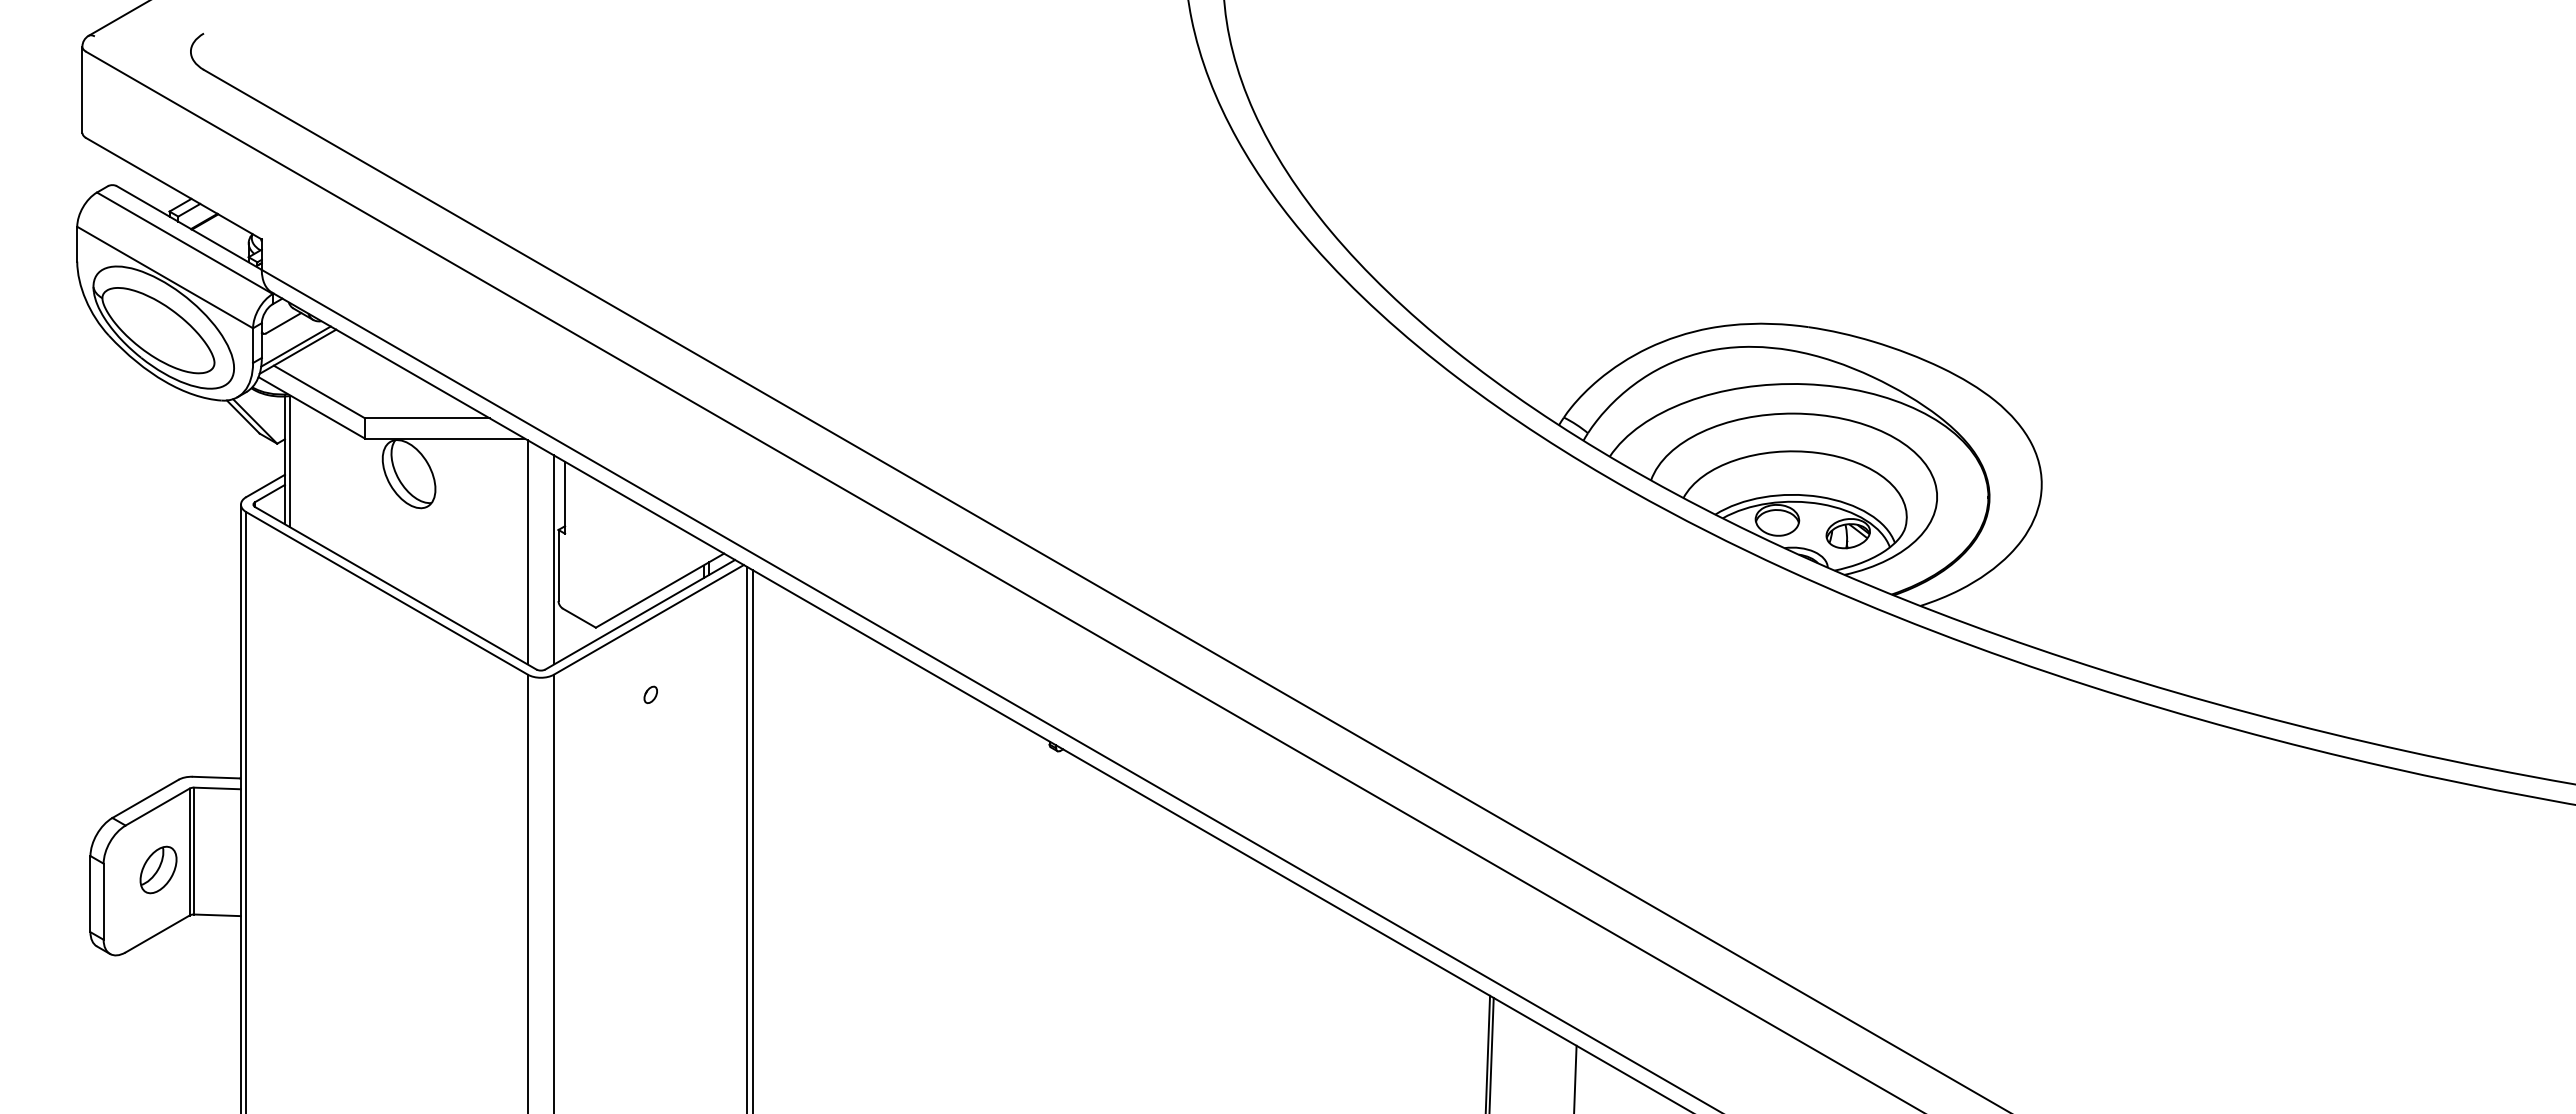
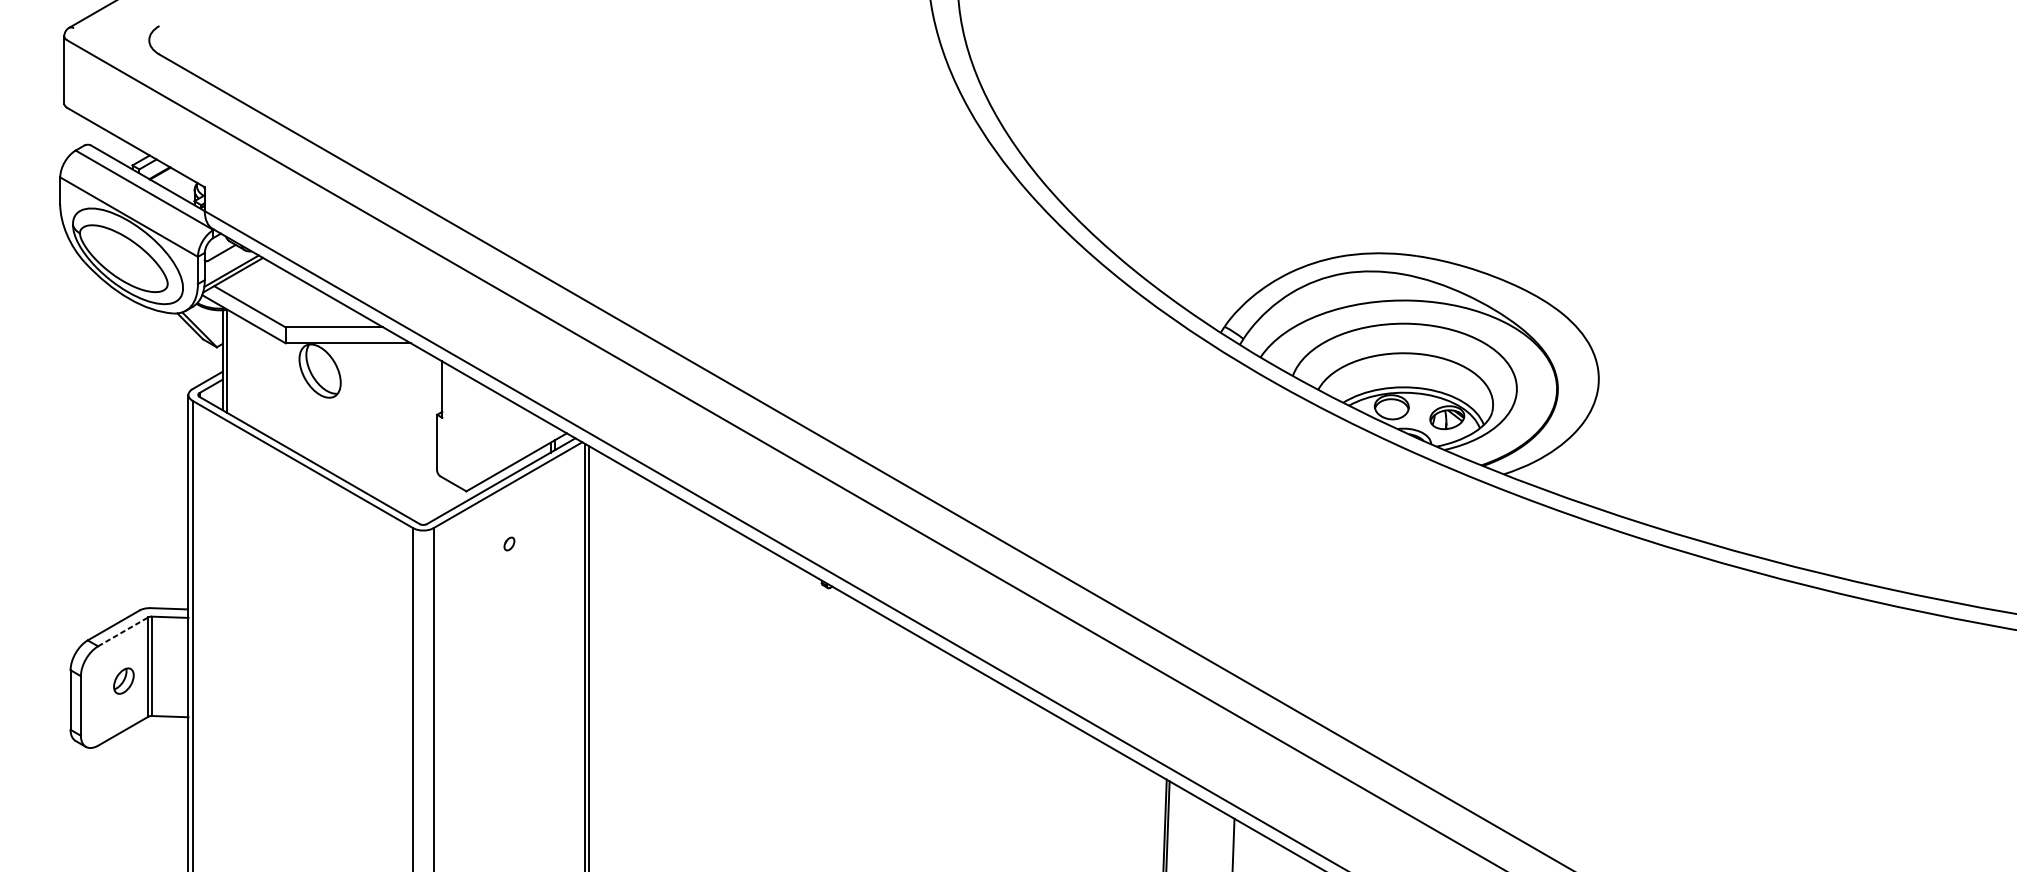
line: (527, 552) -> (412, 432), removed
line: (554, 559) -> (434, 437), removed
line: (157, 807) -> (123, 632), solid -> dashed
part: (158, 869) -> (123, 680), size x0.7

